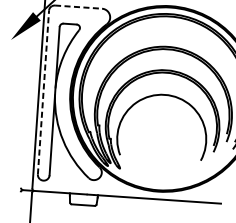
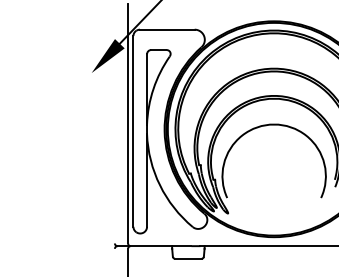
line: (78, 6) -> (167, 29), dashed -> solid
line: (43, 91) -> (133, 130), dashed -> solid

